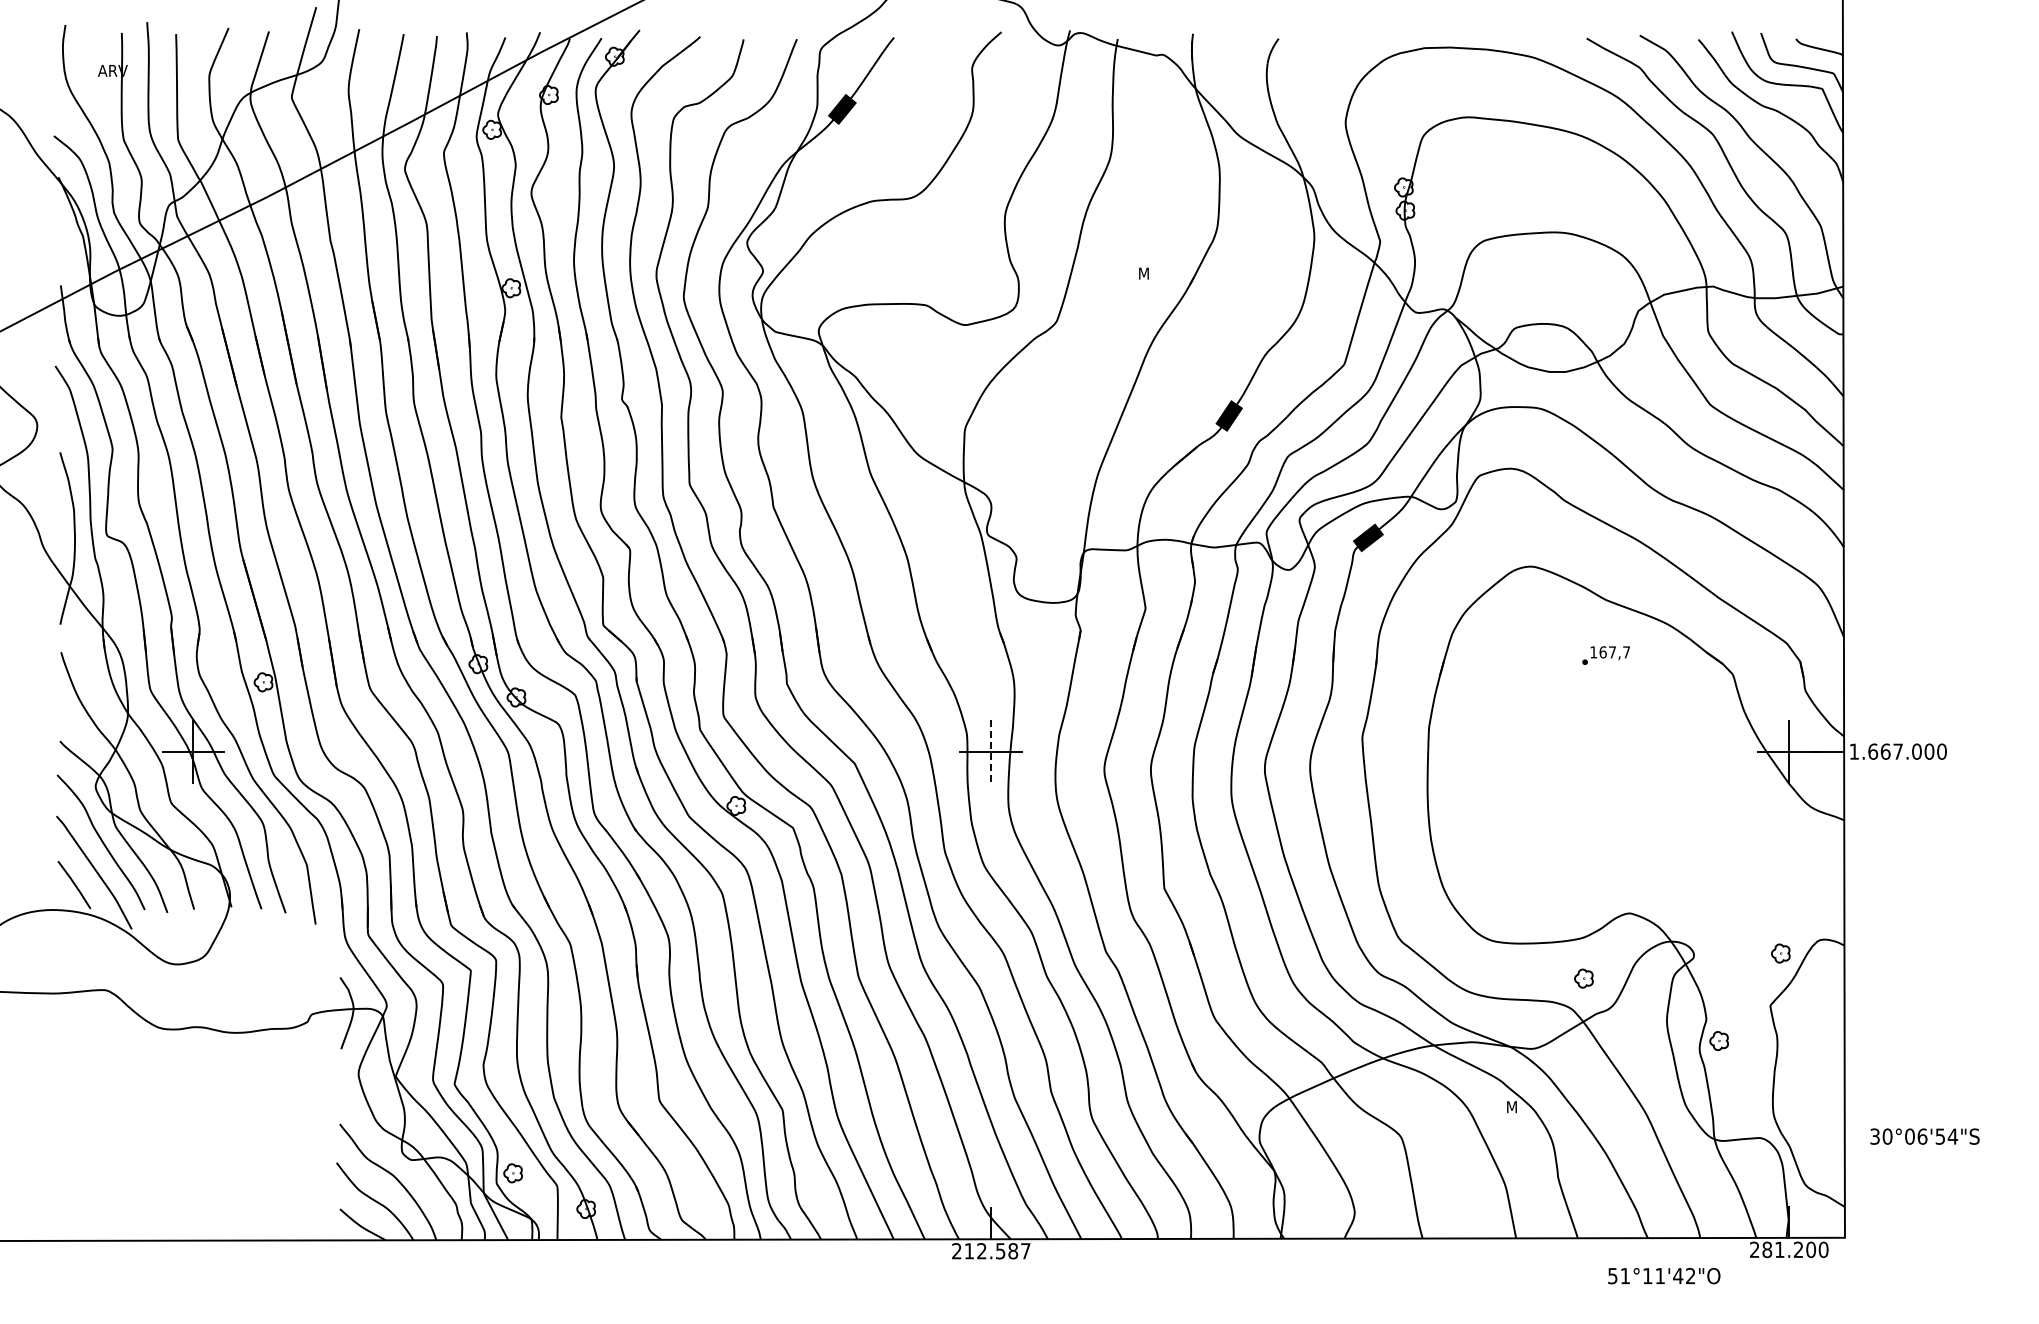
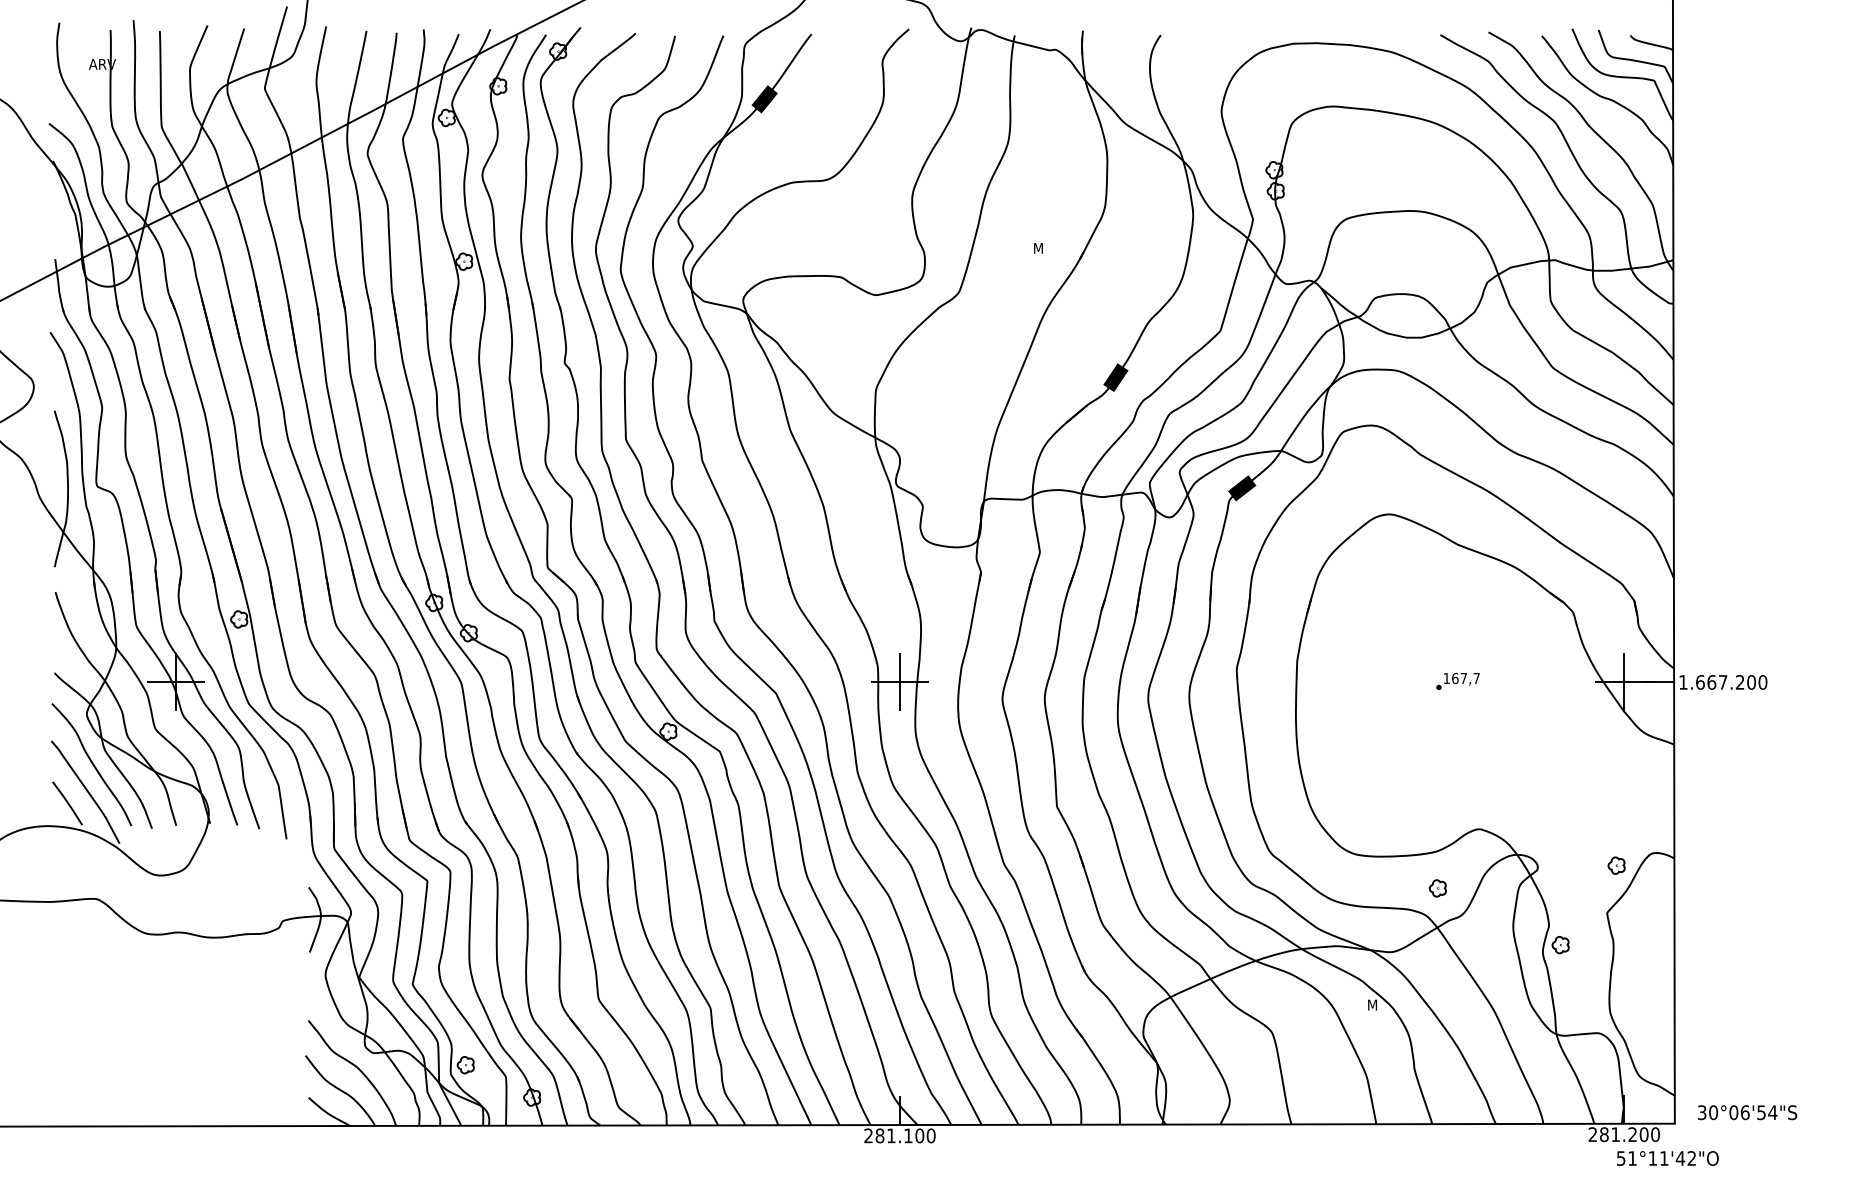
part: (1605, 655) -> (1457, 681), moved
line: (991, 751) -> (900, 682), dashed -> solid
text: (1916, 751) -> (1739, 682), 1.667.000 -> 1.667.200
text: (1924, 1136) -> (1747, 1112), moved
text: (997, 1251) -> (905, 1136), 212.587 -> 281.100
text: (1664, 1276) -> (1668, 1158), moved

